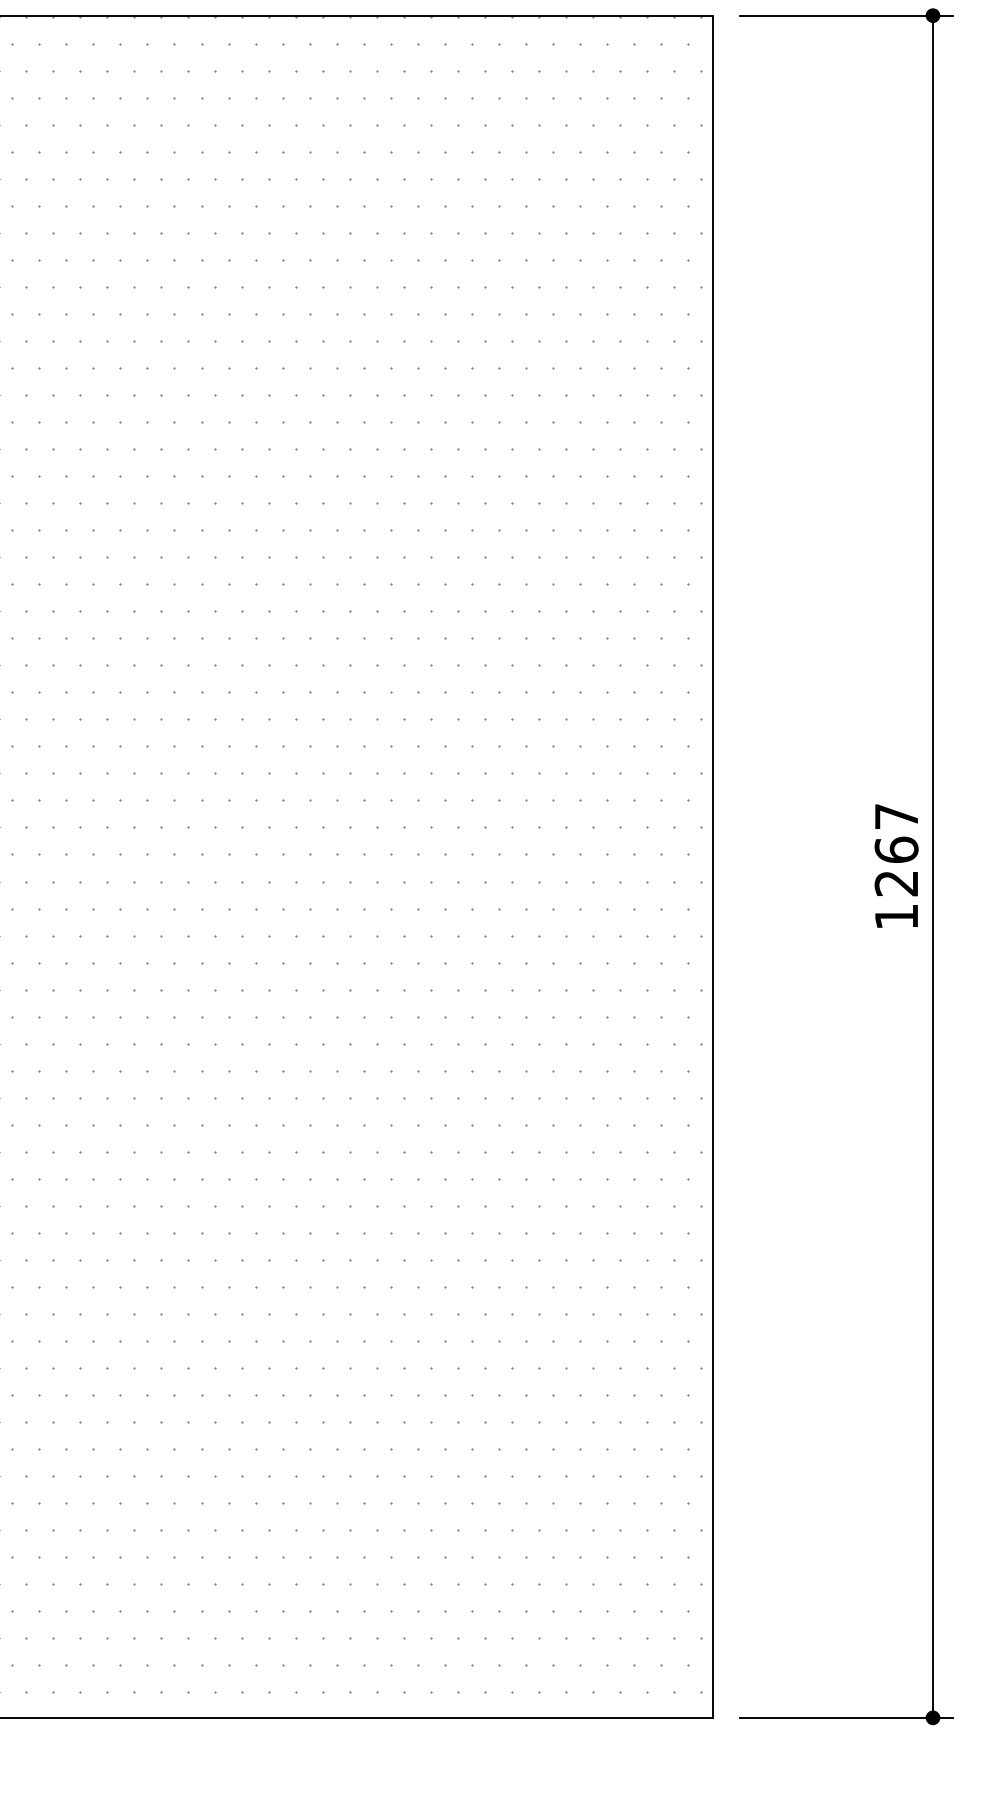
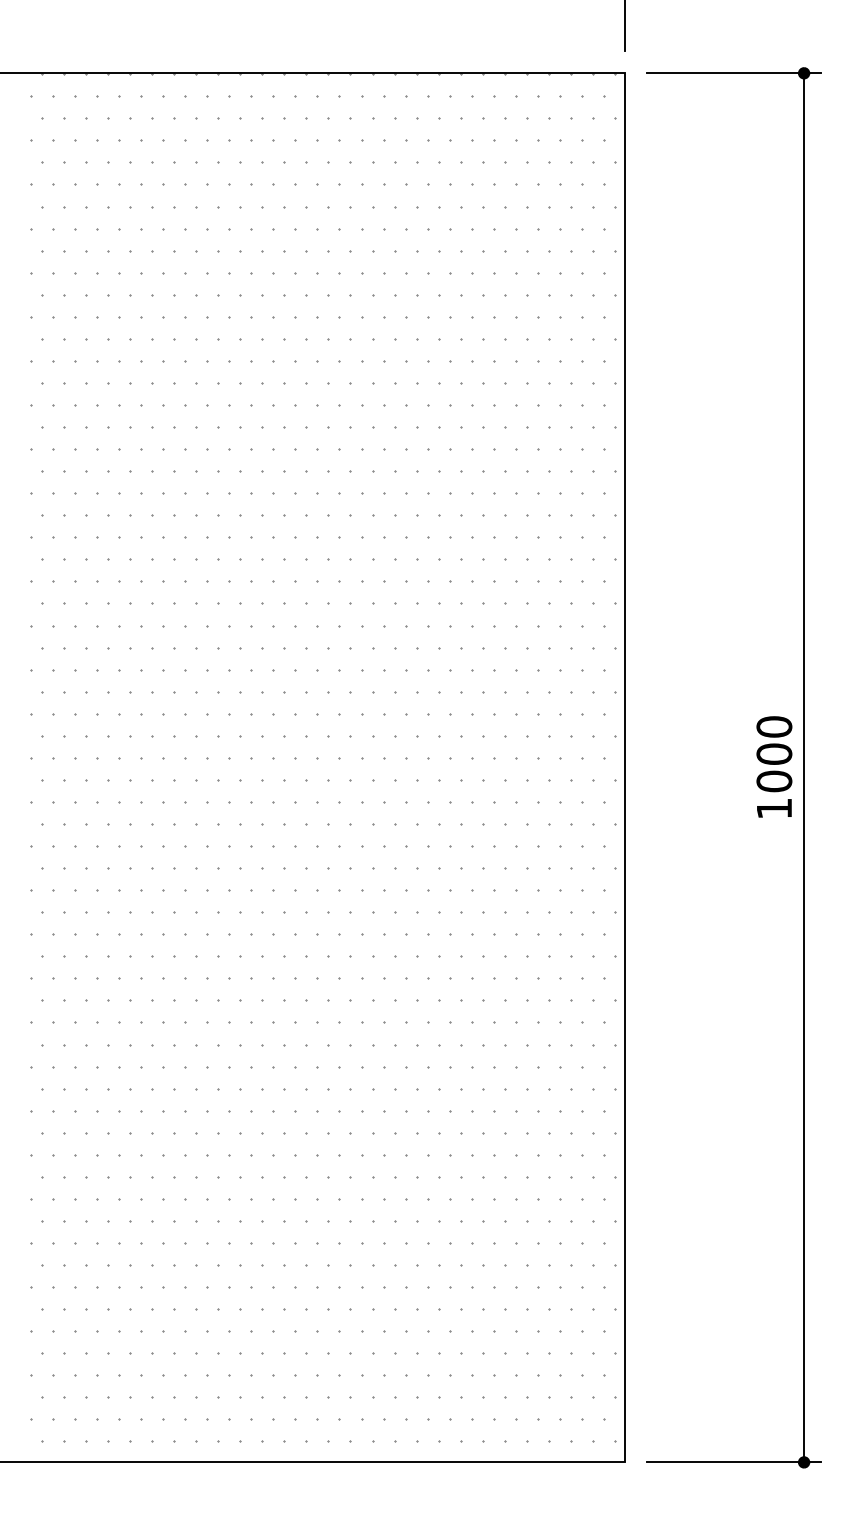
text: (896, 850) -> (774, 754), 1267 -> 1000

